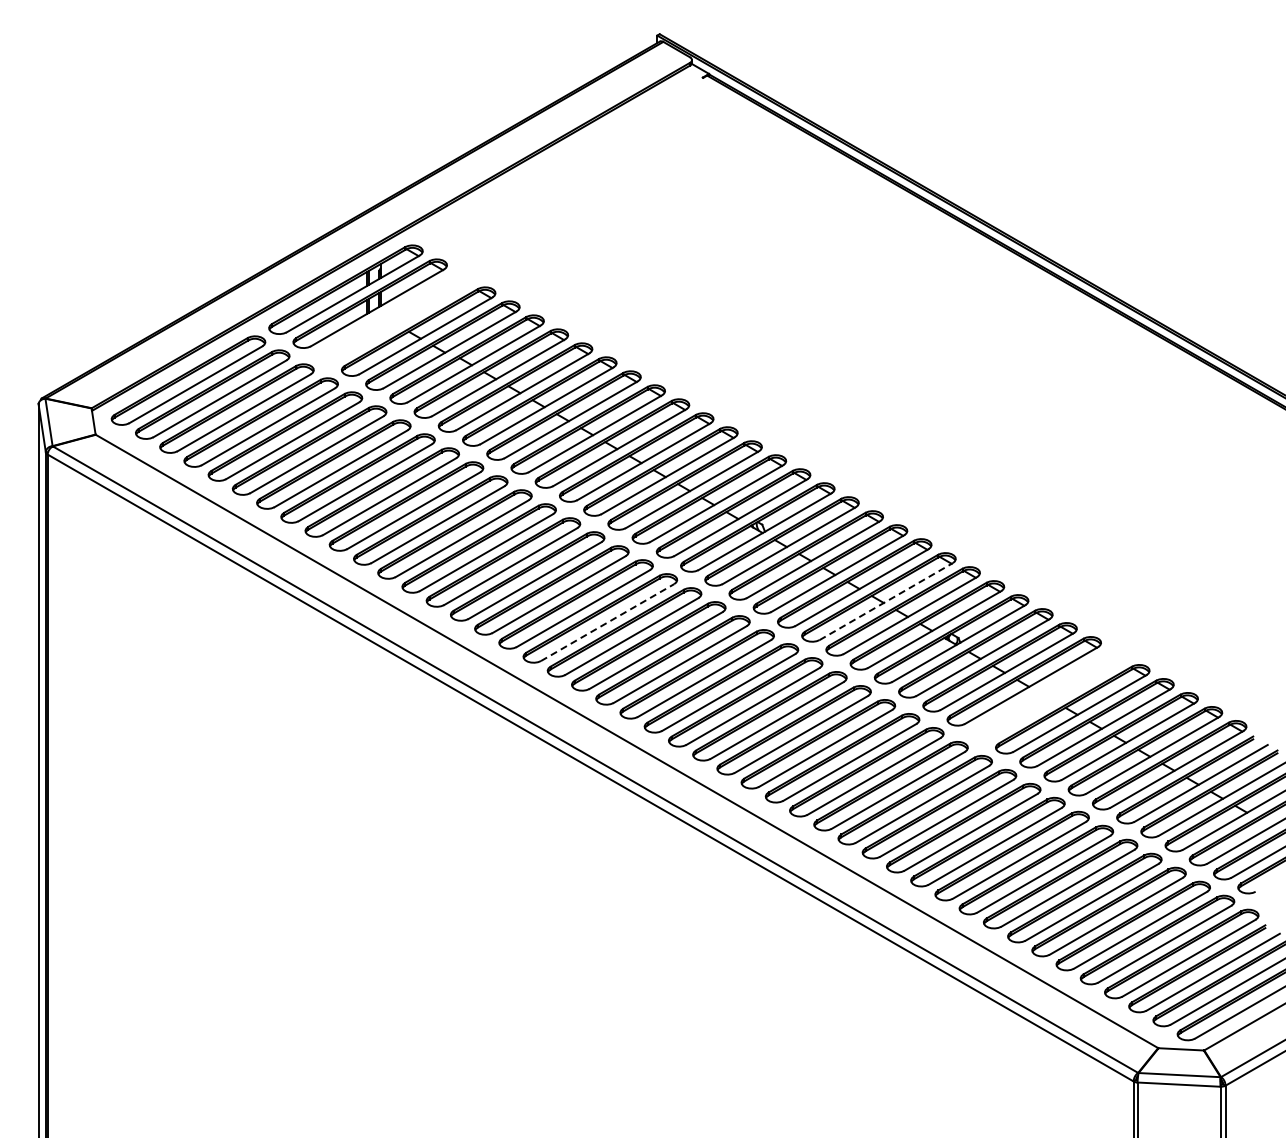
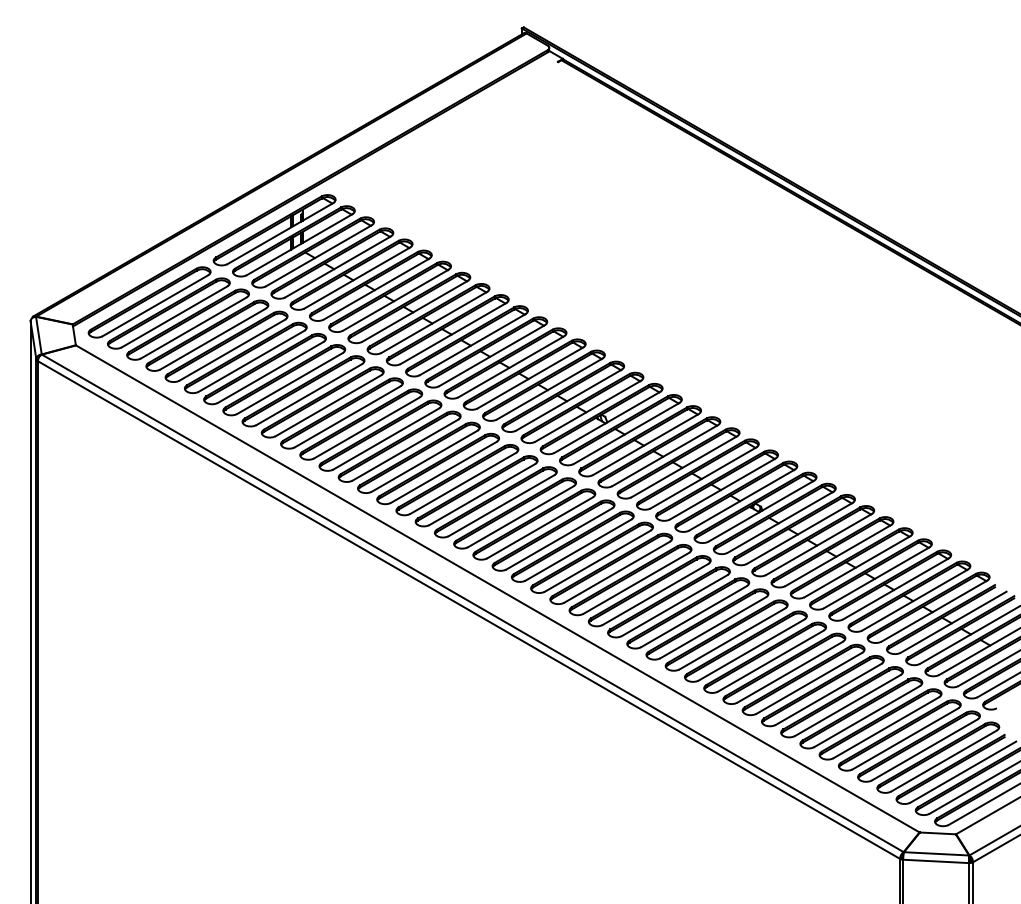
part: (394, 317) -> (313, 252), added
line: (886, 601) -> (703, 477), dashed -> solid
line: (607, 622) -> (482, 494), dashed -> solid
part: (1048, 695) -> (832, 552), added

